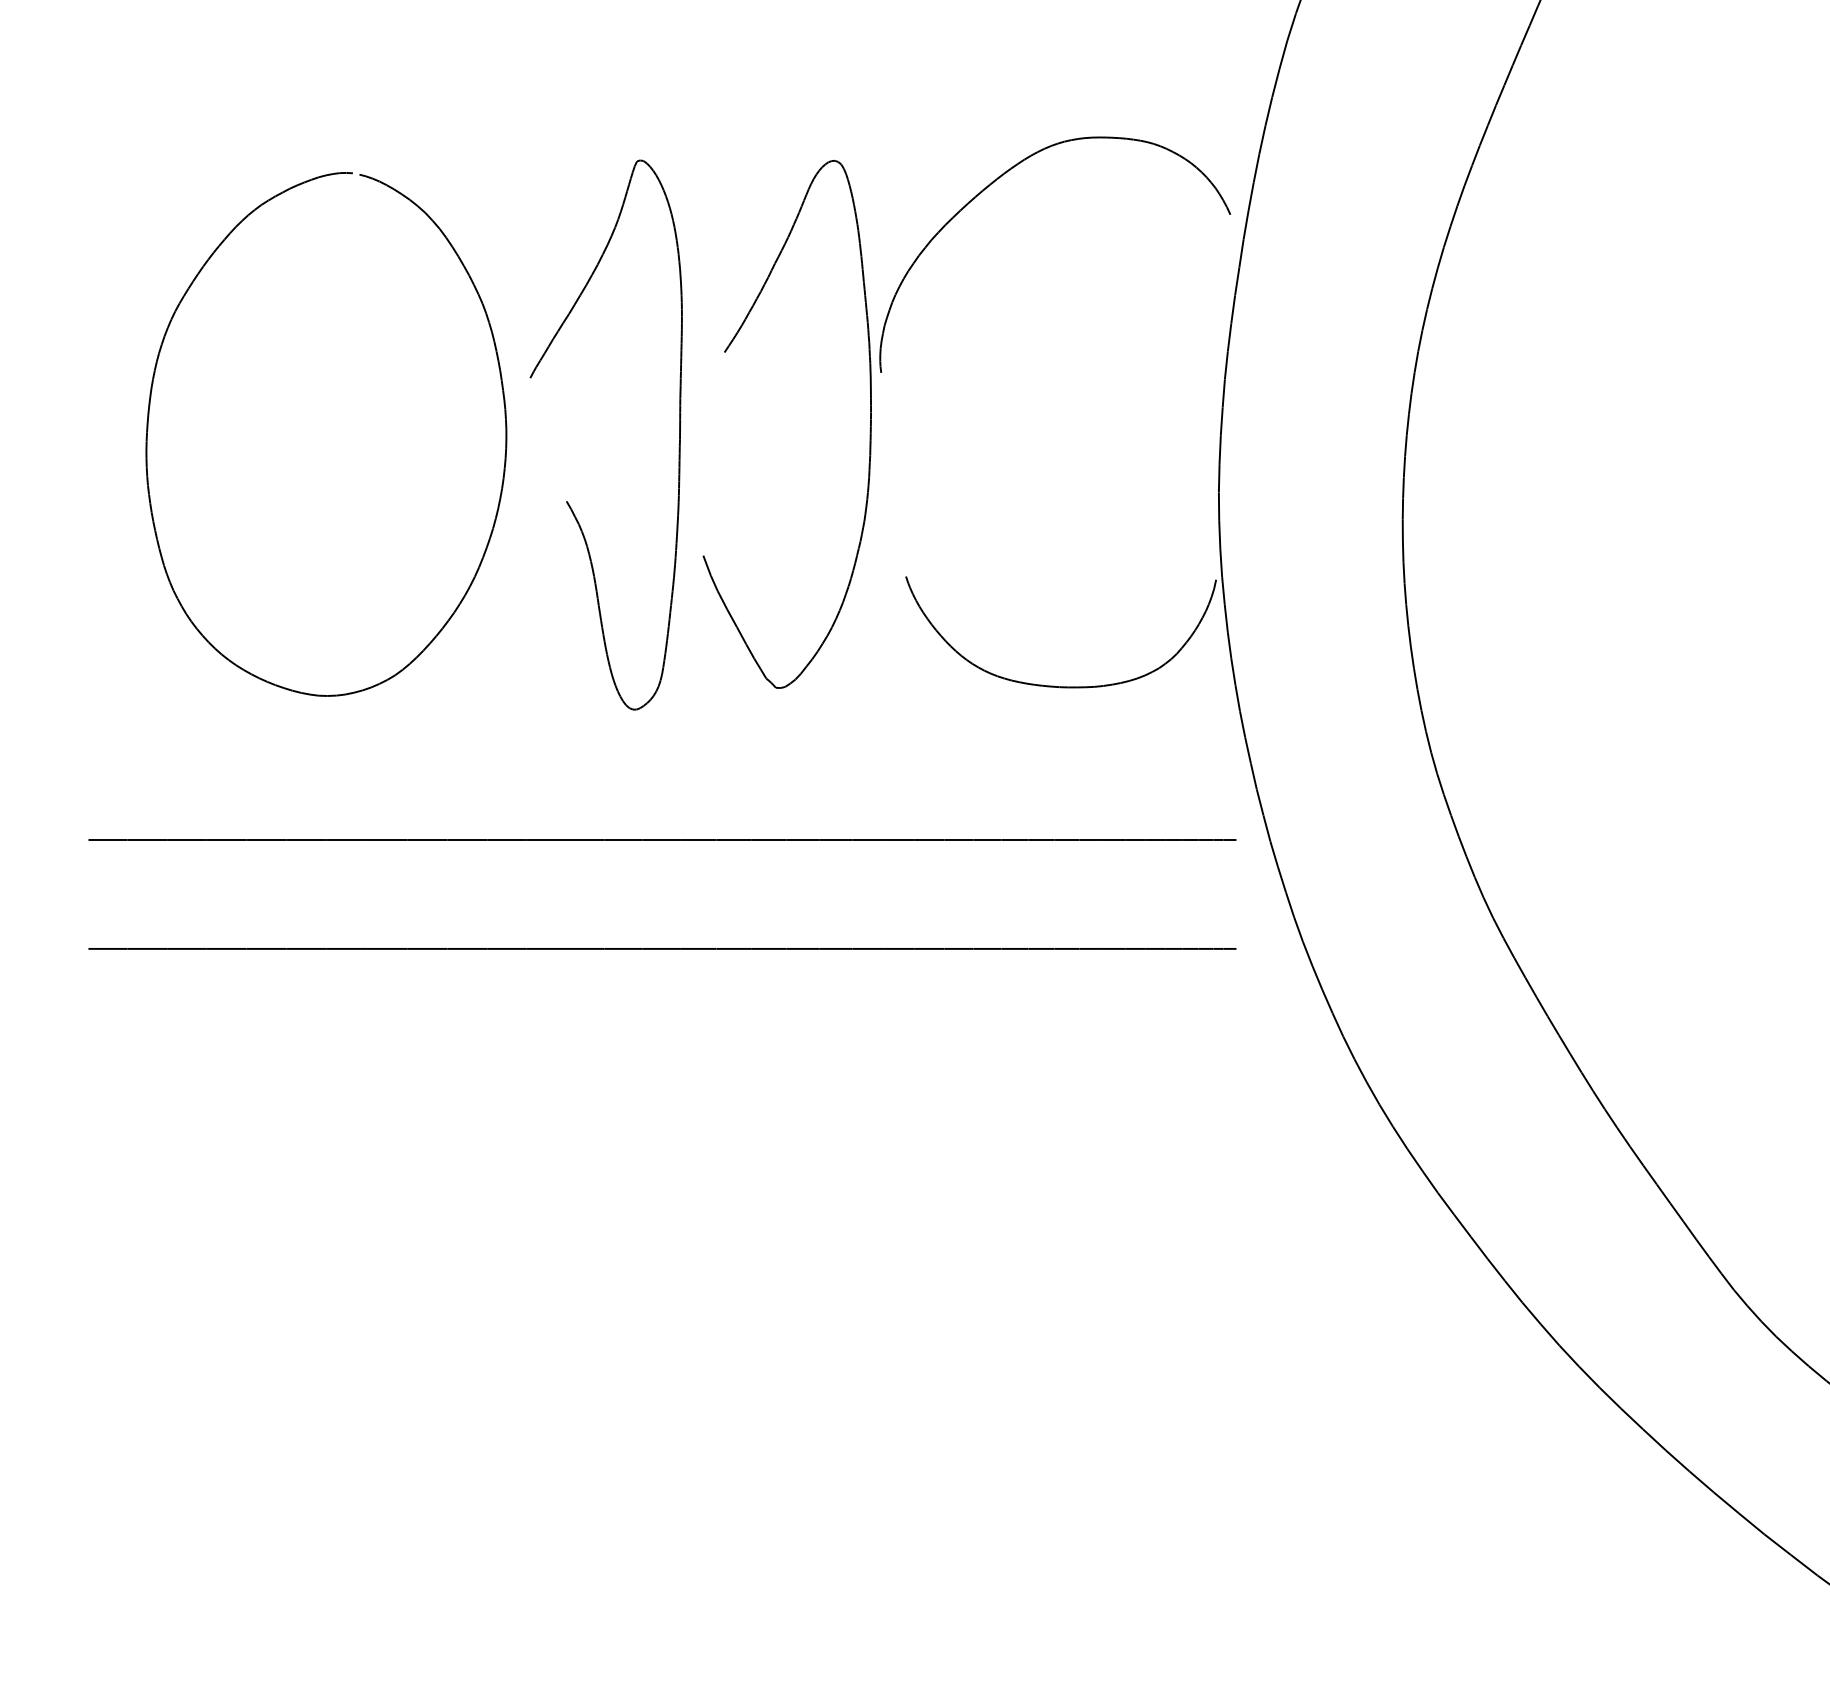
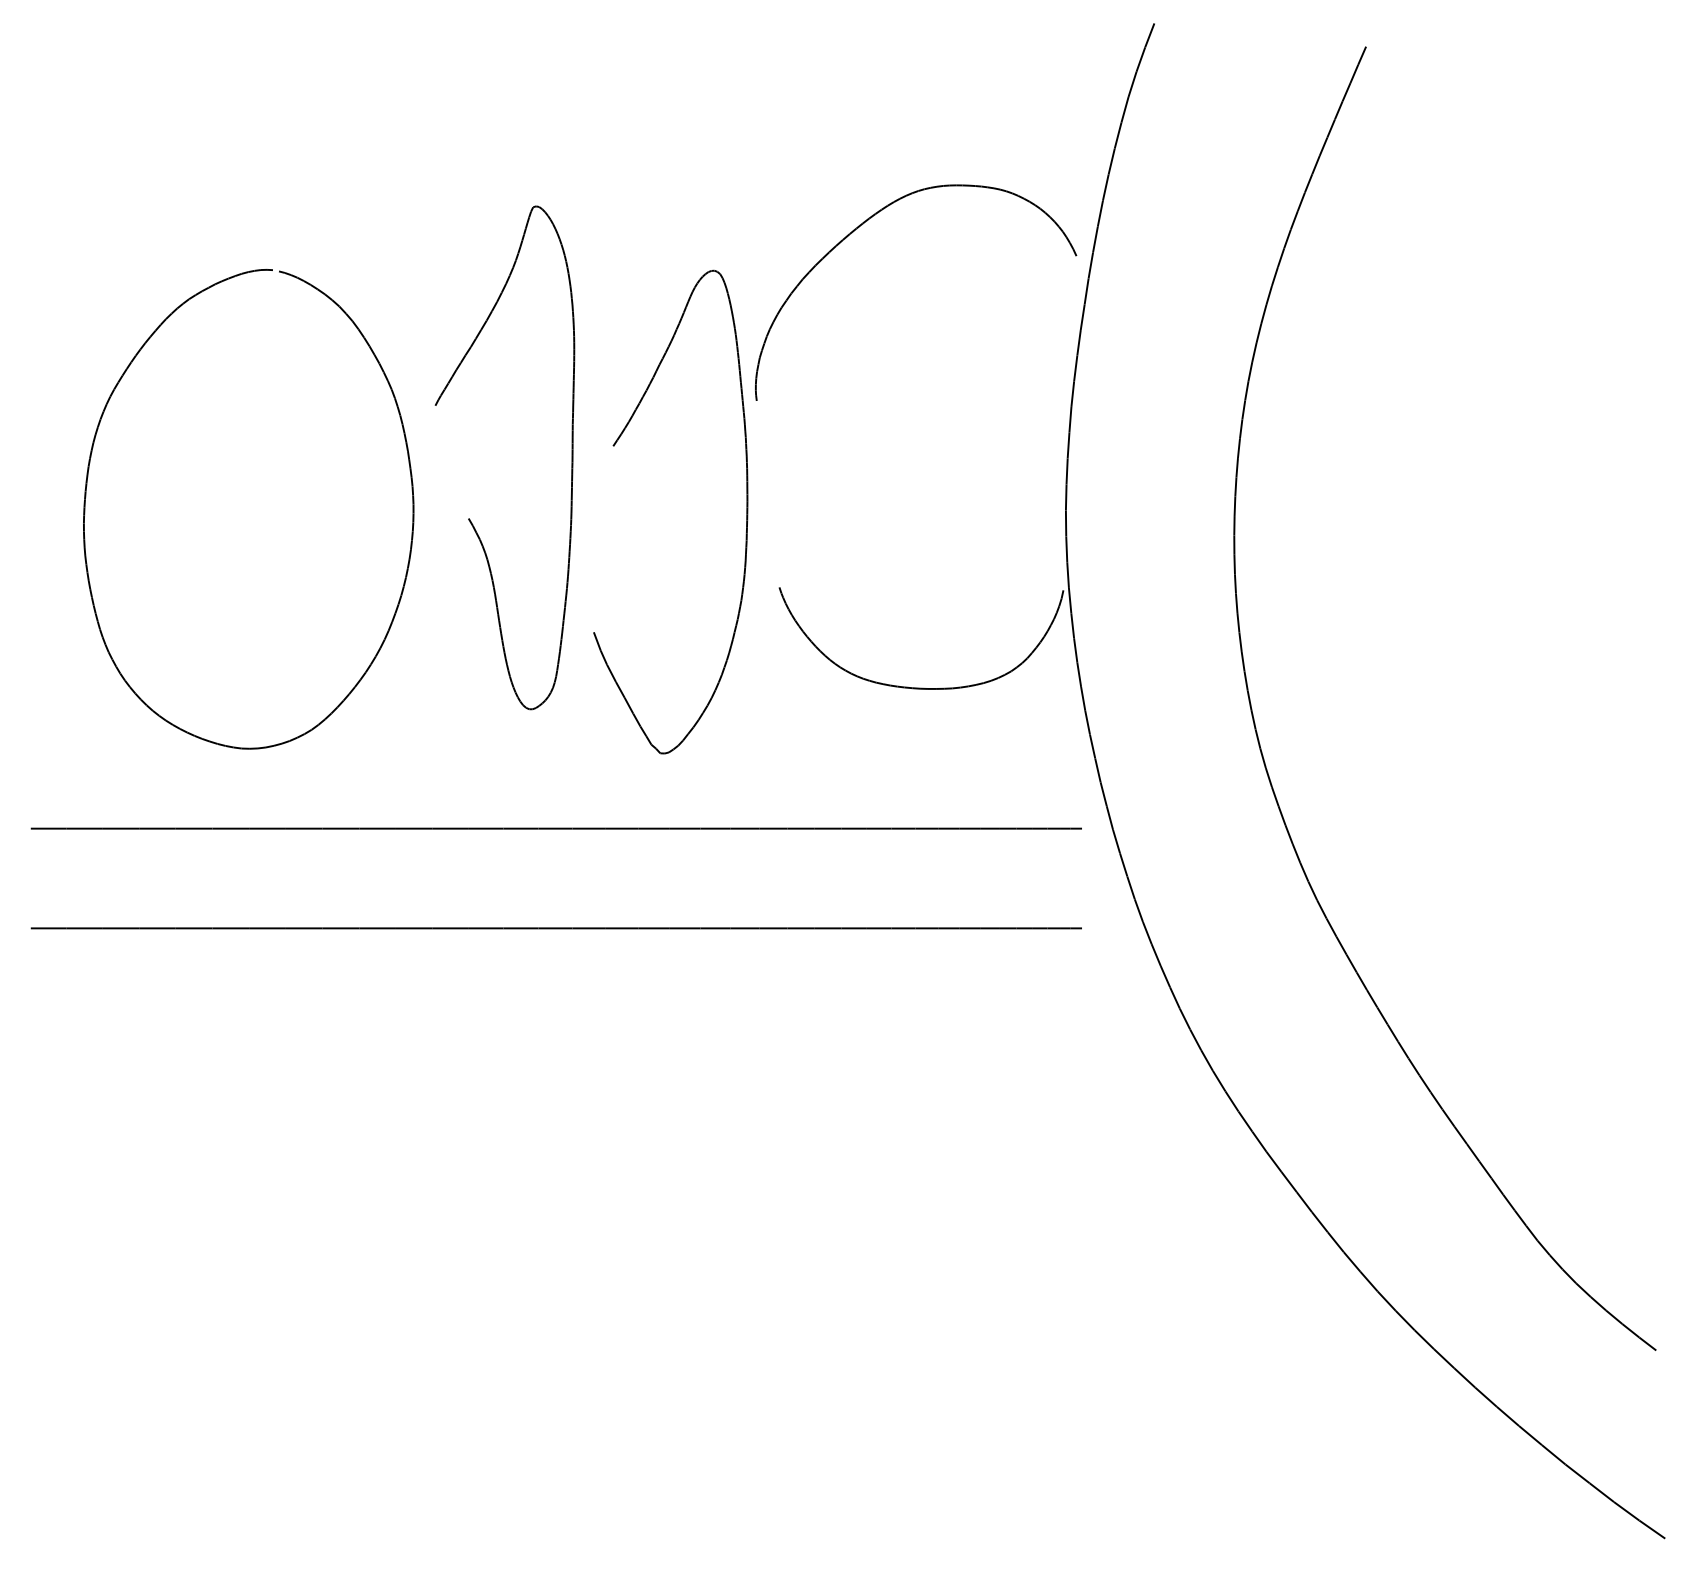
part: (149, 421) -> (86, 497), moved
part: (870, 423) -> (746, 511), moved

